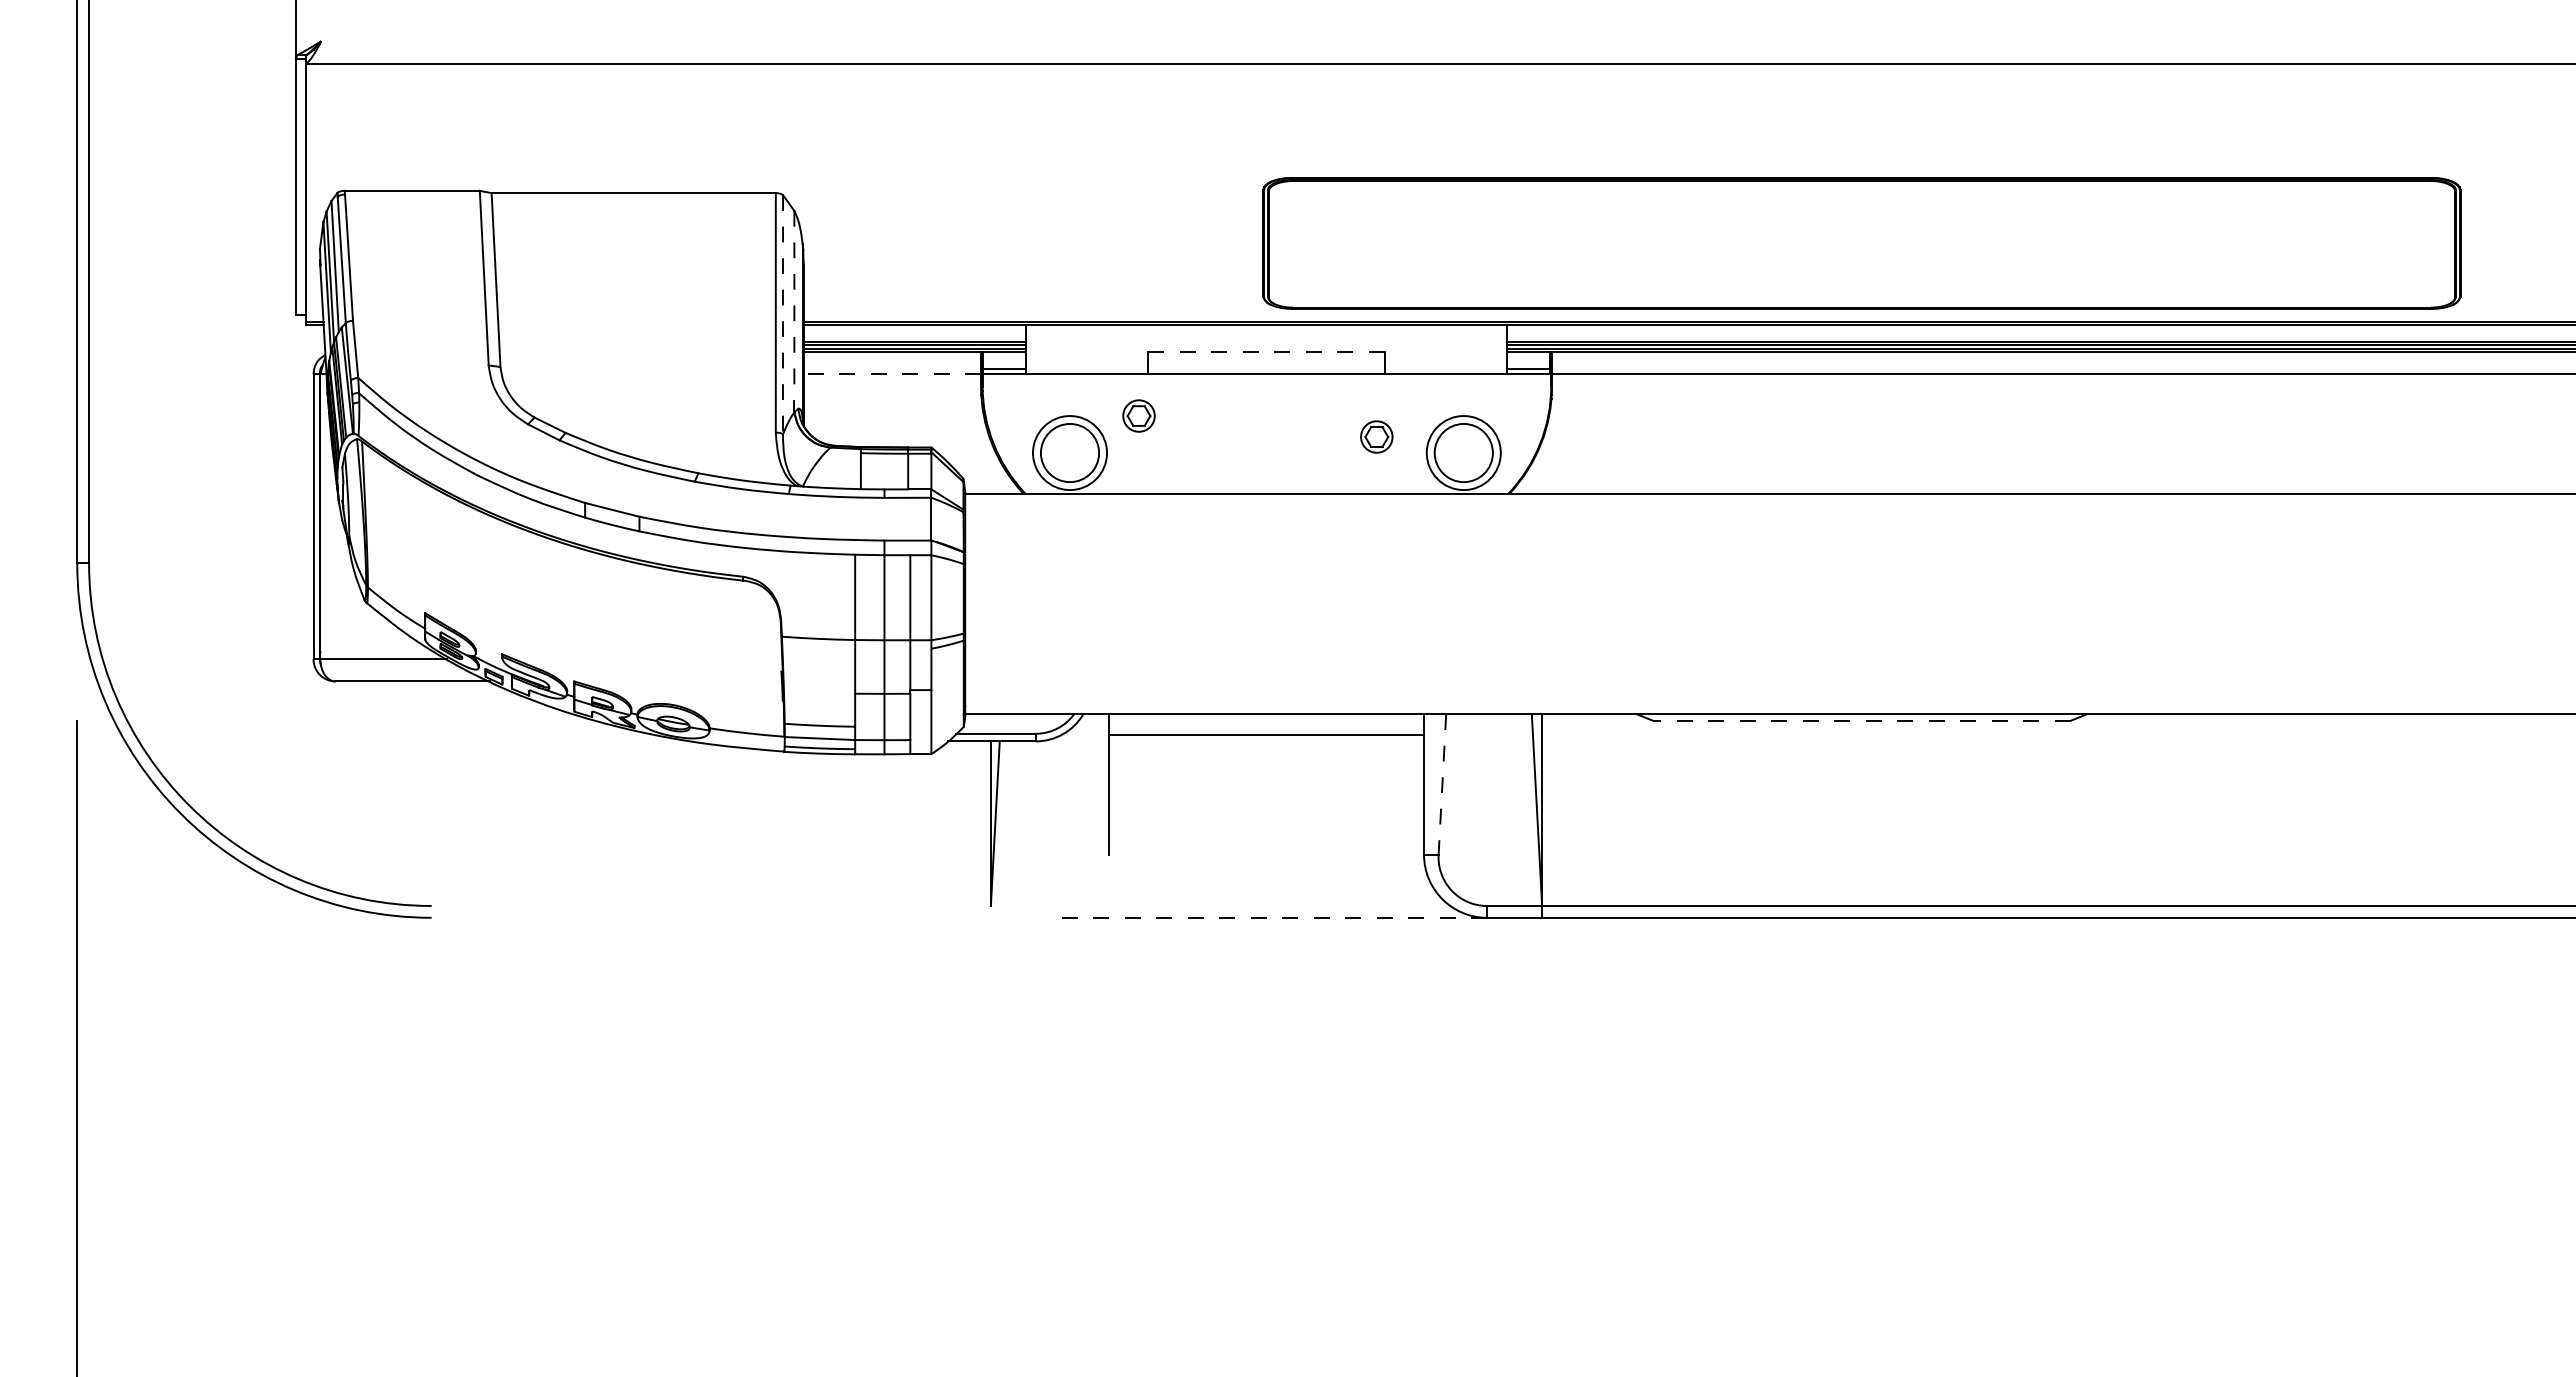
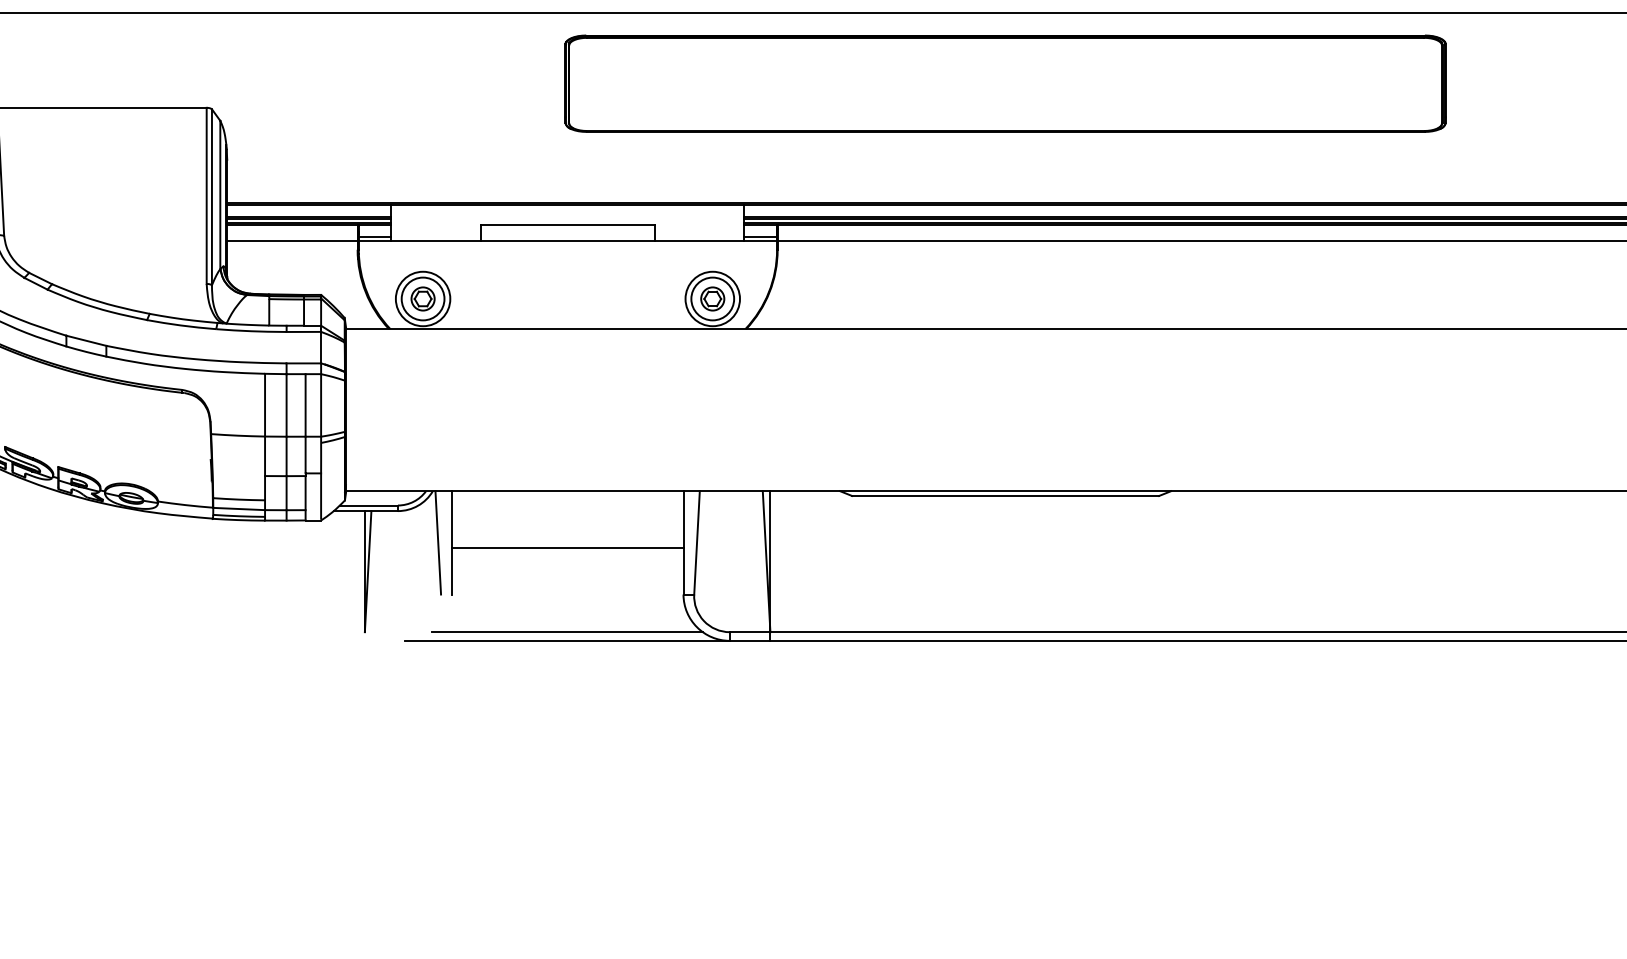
part: (1861, 243) -> (1005, 83), moved
line: (794, 311) -> (220, 194), dashed -> solid
line: (783, 314) -> (212, 197), dashed -> solid
line: (1266, 352) -> (567, 225), dashed -> solid
line: (892, 374) -> (292, 241), dashed -> solid
part: (1138, 415) -> (422, 298), moved
part: (1376, 436) -> (712, 298), moved
line: (1861, 720) -> (1005, 495), dashed -> solid
line: (1266, 734) -> (567, 547), moved
line: (1090, 784) -> (438, 542), added
line: (1442, 785) -> (697, 543), dashed -> solid
line: (1266, 905) -> (567, 631), added
line: (1266, 917) -> (567, 640), dashed -> solid

